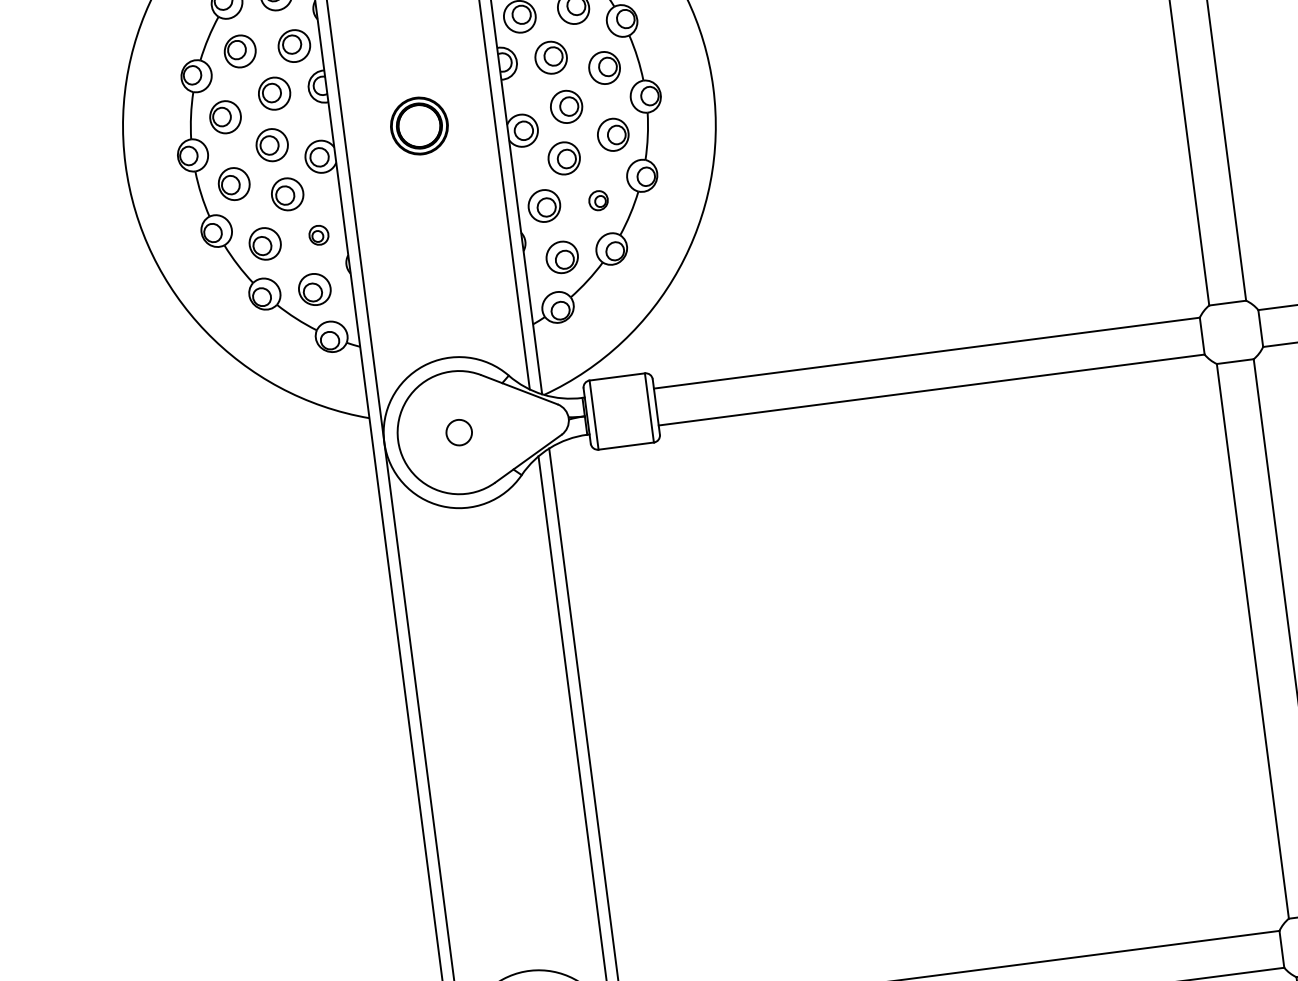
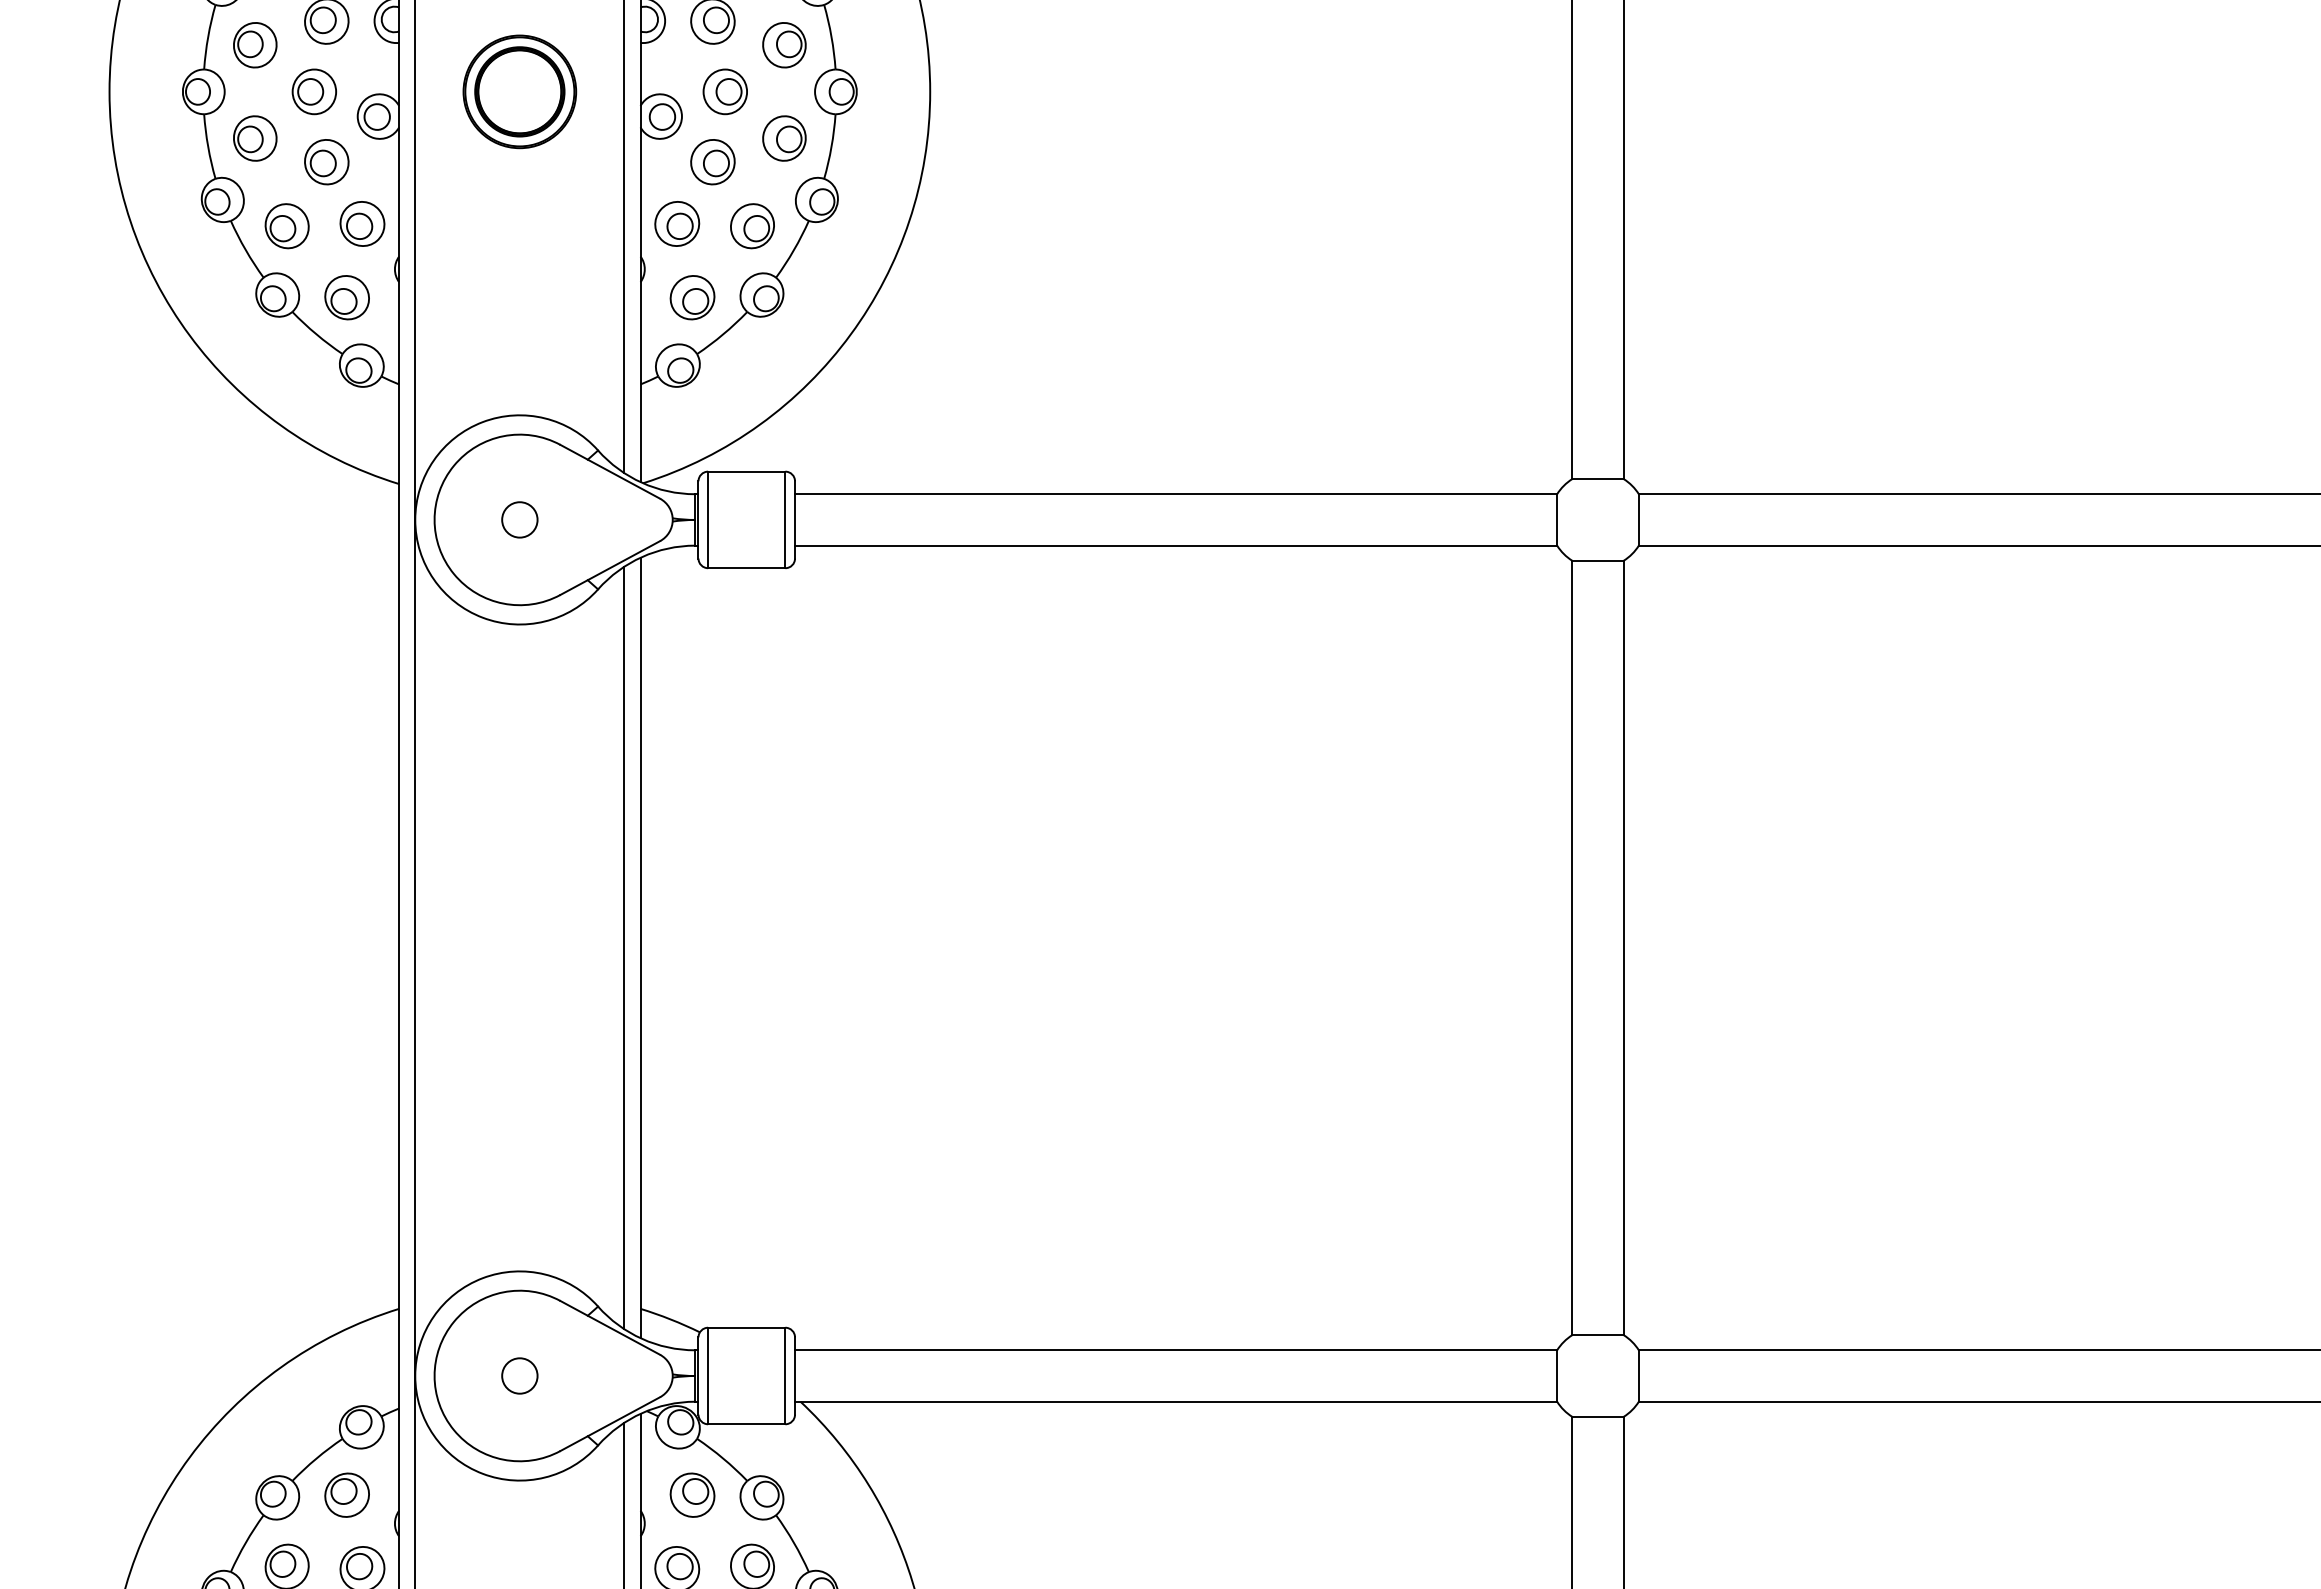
part: (419, 125) -> (519, 91), size x1.43
part: (598, 200) -> (752, 226), size x1.67
part: (318, 234) -> (362, 223), size x1.67

